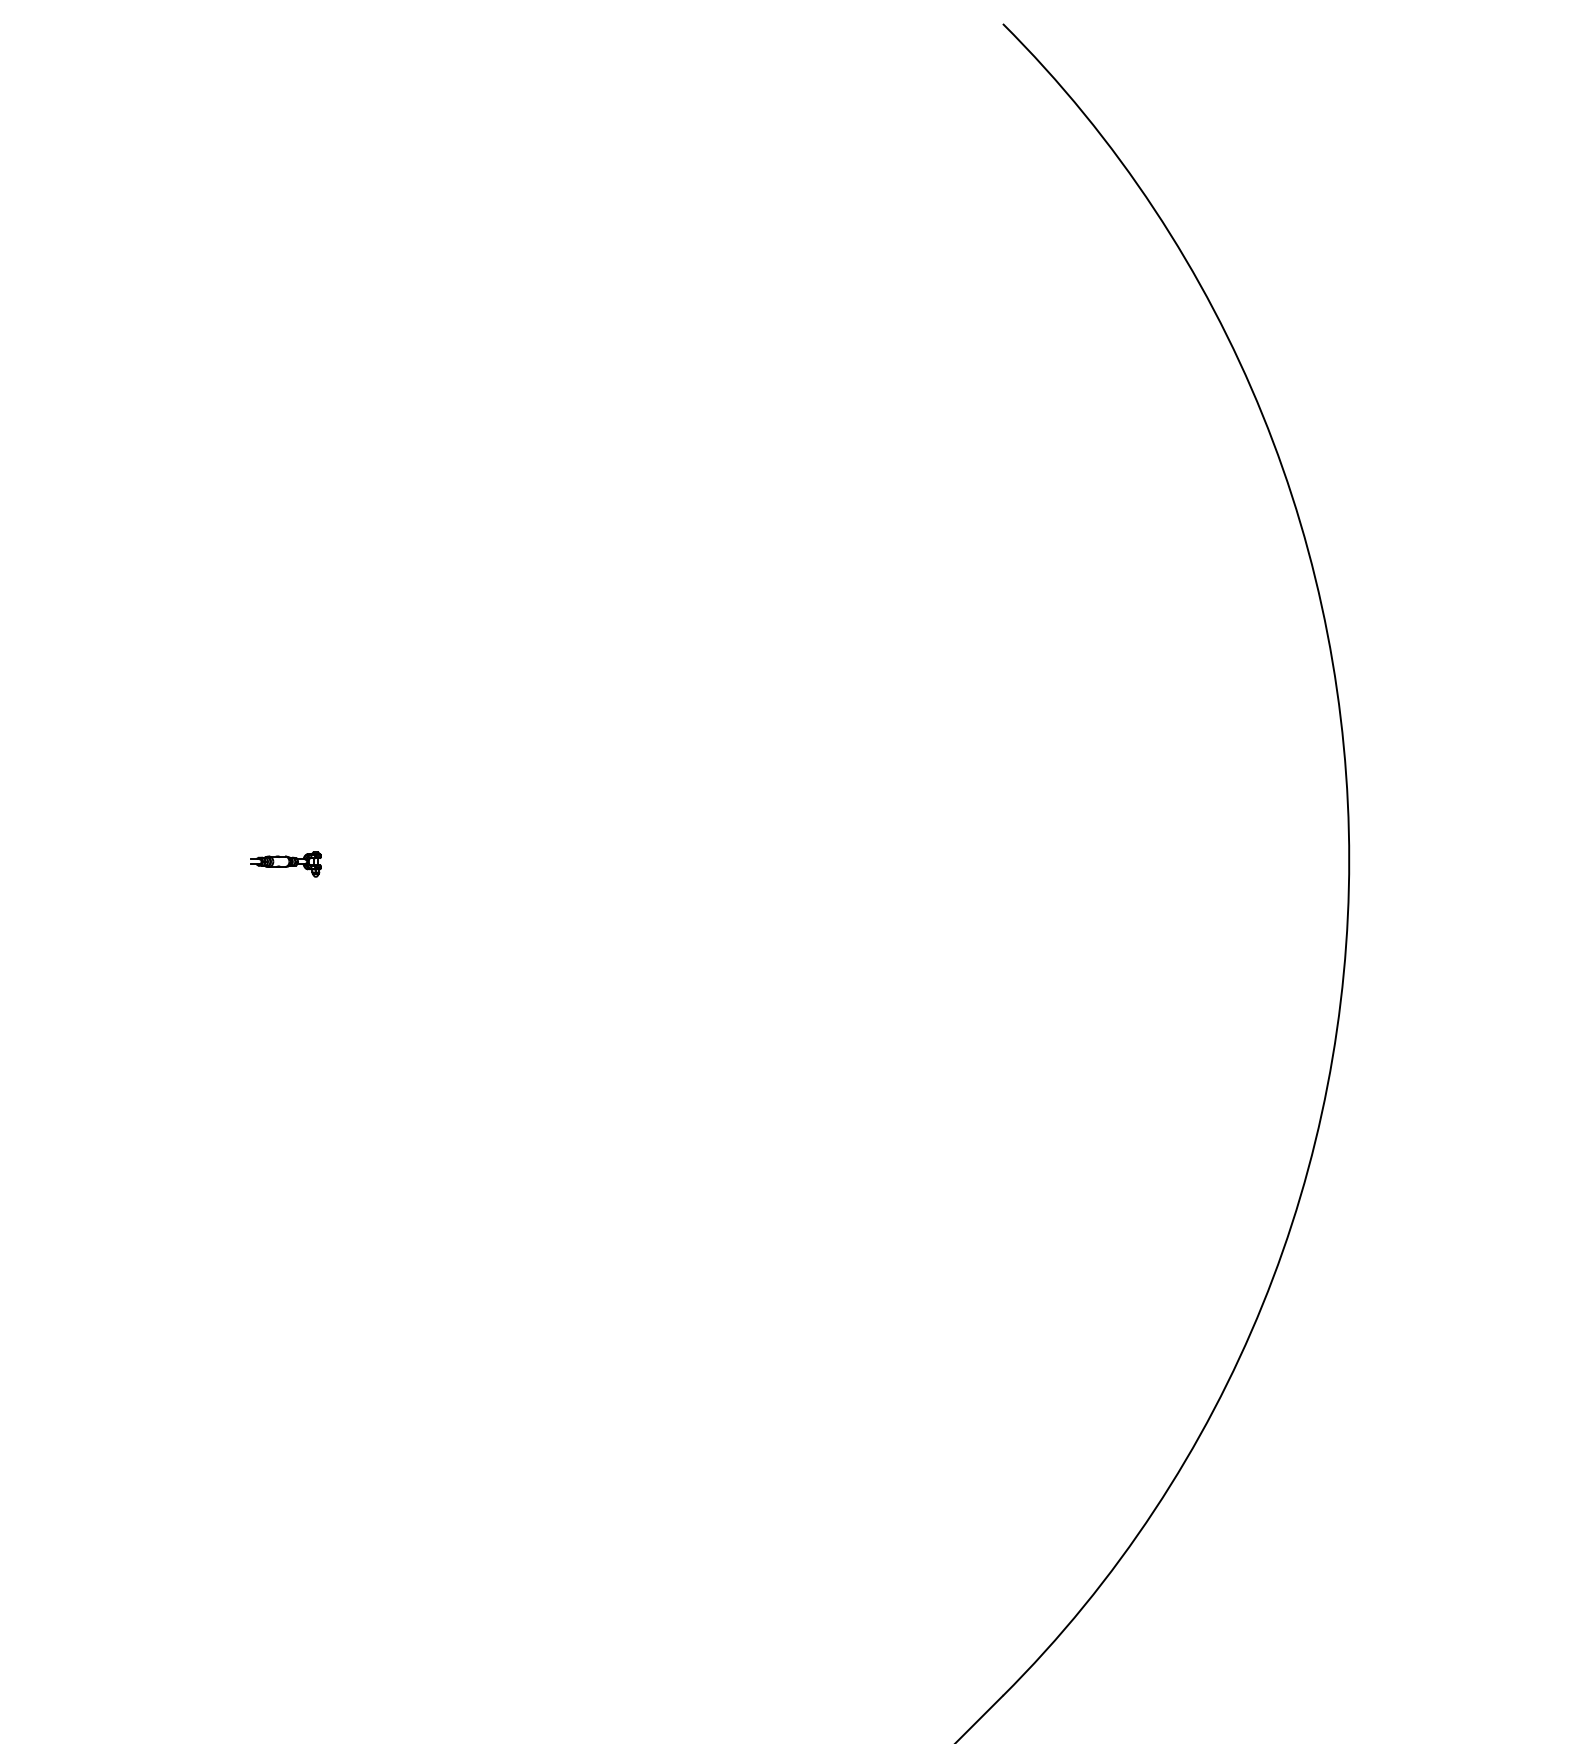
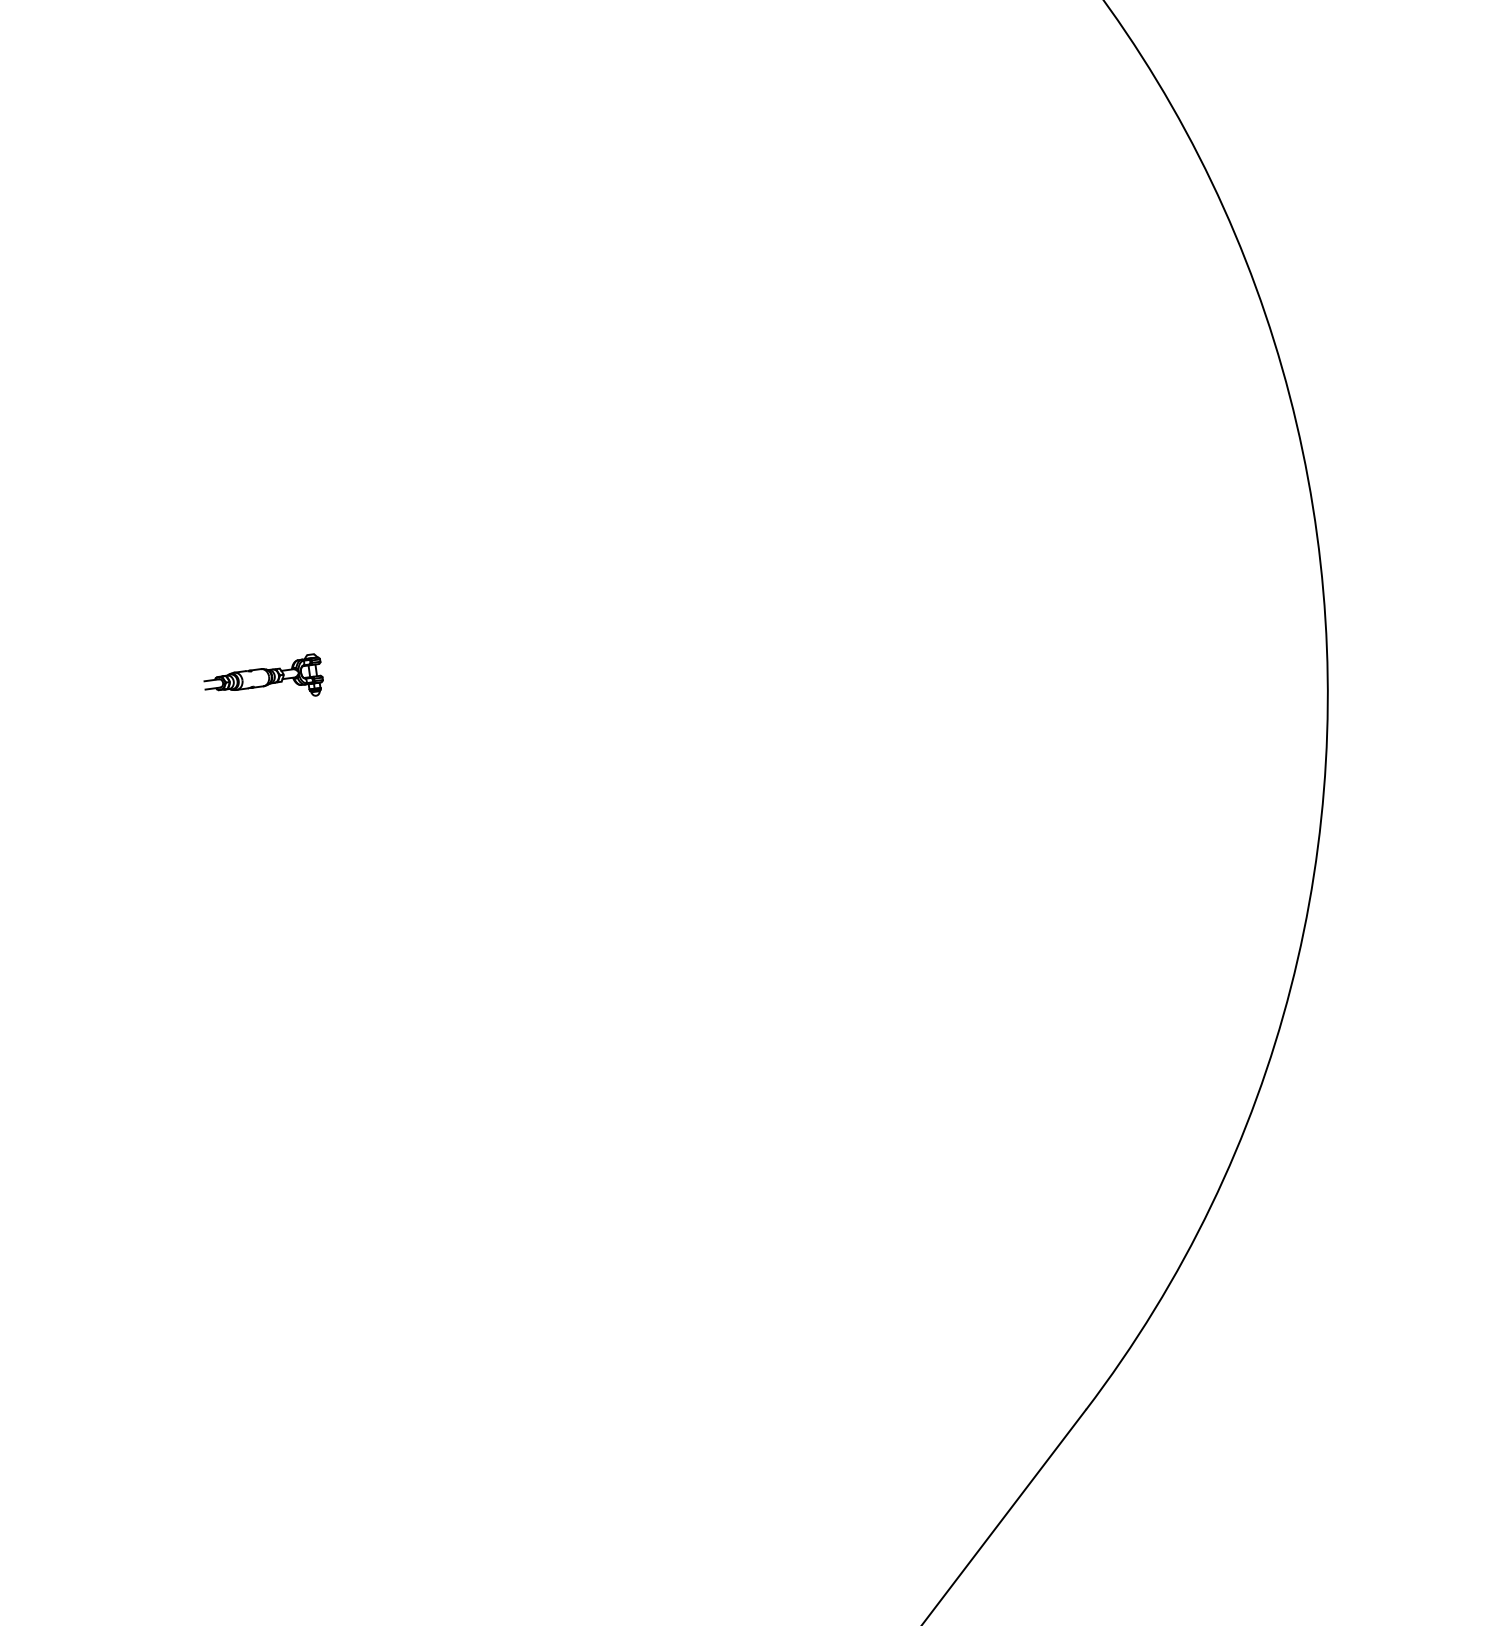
part: (285, 864) -> (263, 682), size x1.67

